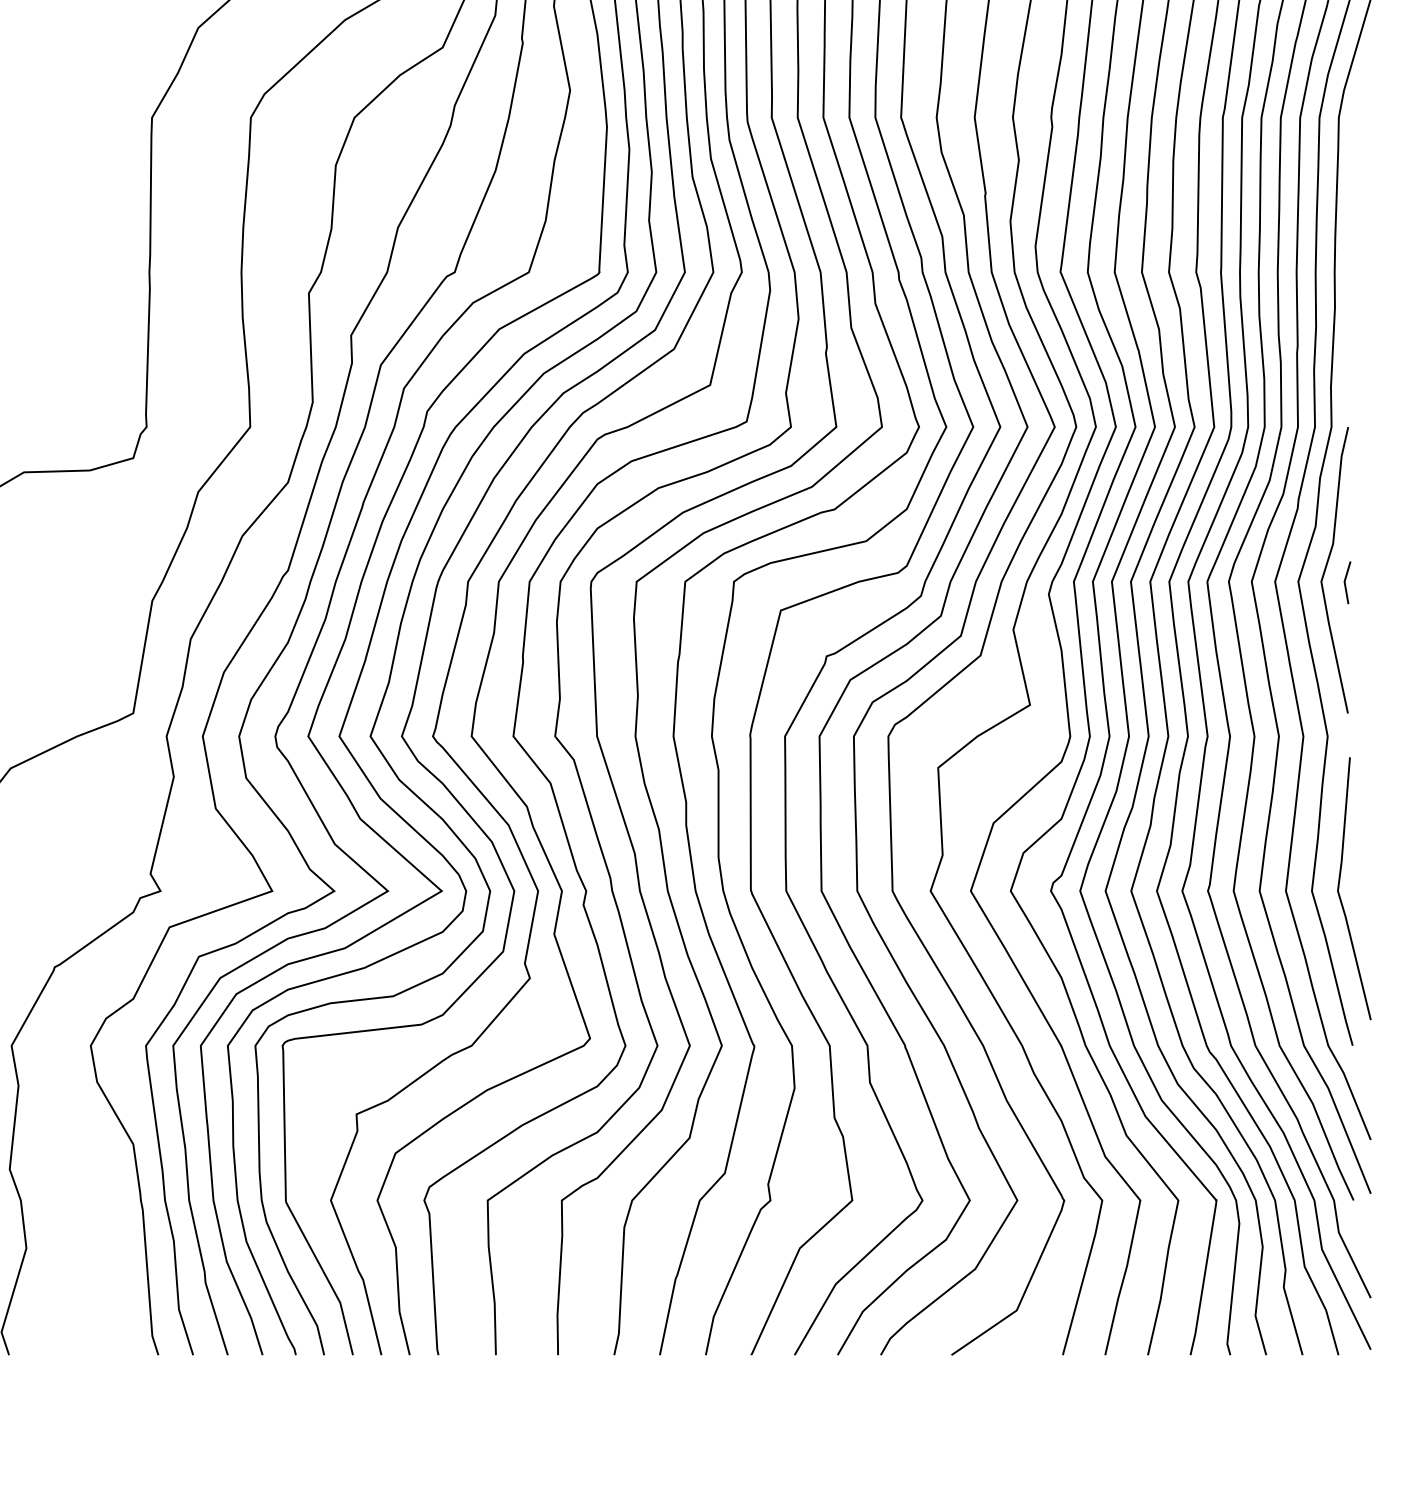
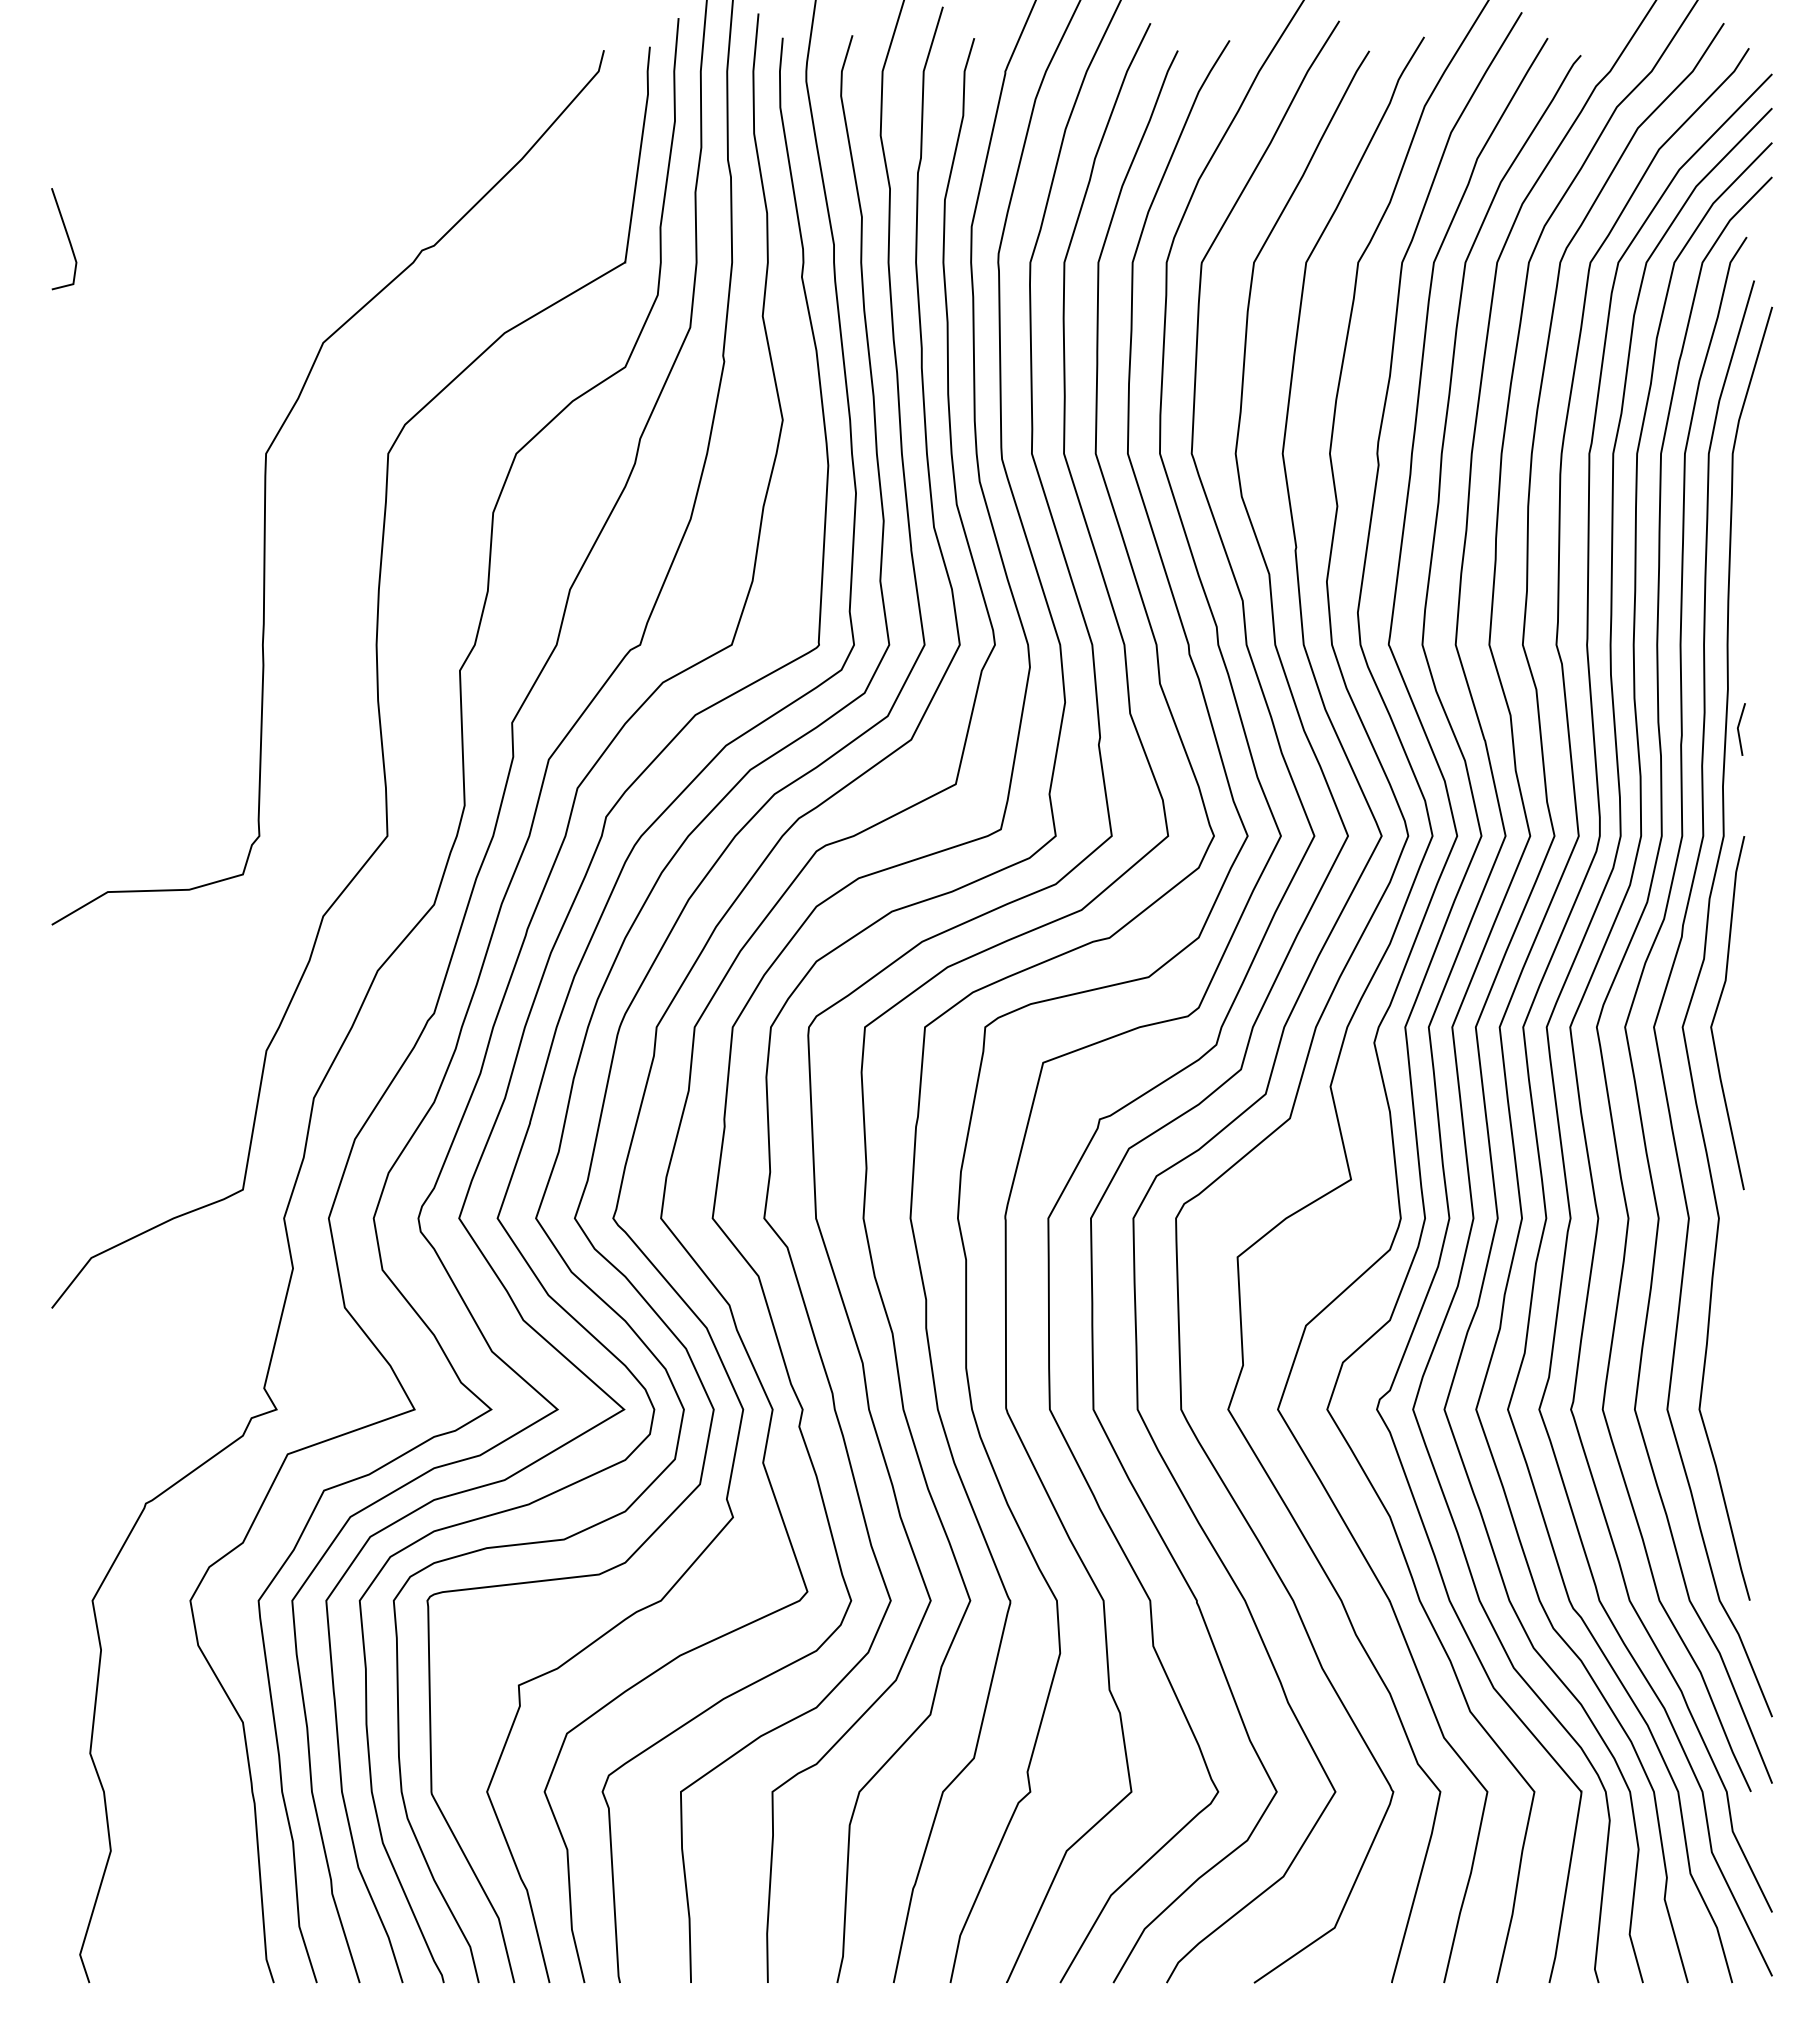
line: (1345, 583) -> (1739, 730), moved
line: (1339, 887) -> (1733, 1404), removed

